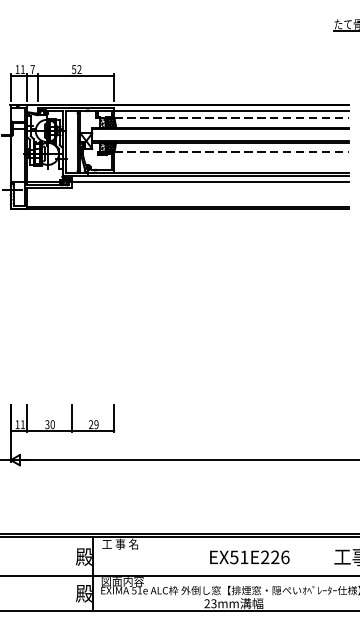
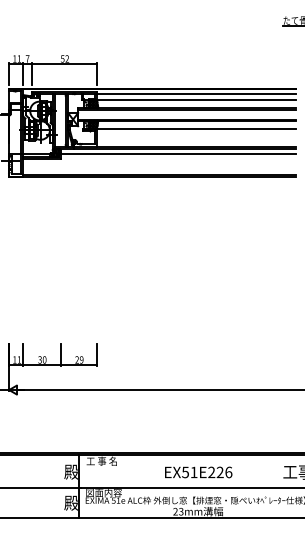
line: (231, 118) -> (196, 100), dashed -> solid
line: (231, 151) -> (196, 128), dashed -> solid
text: (249, 557) -> (198, 472), moved

